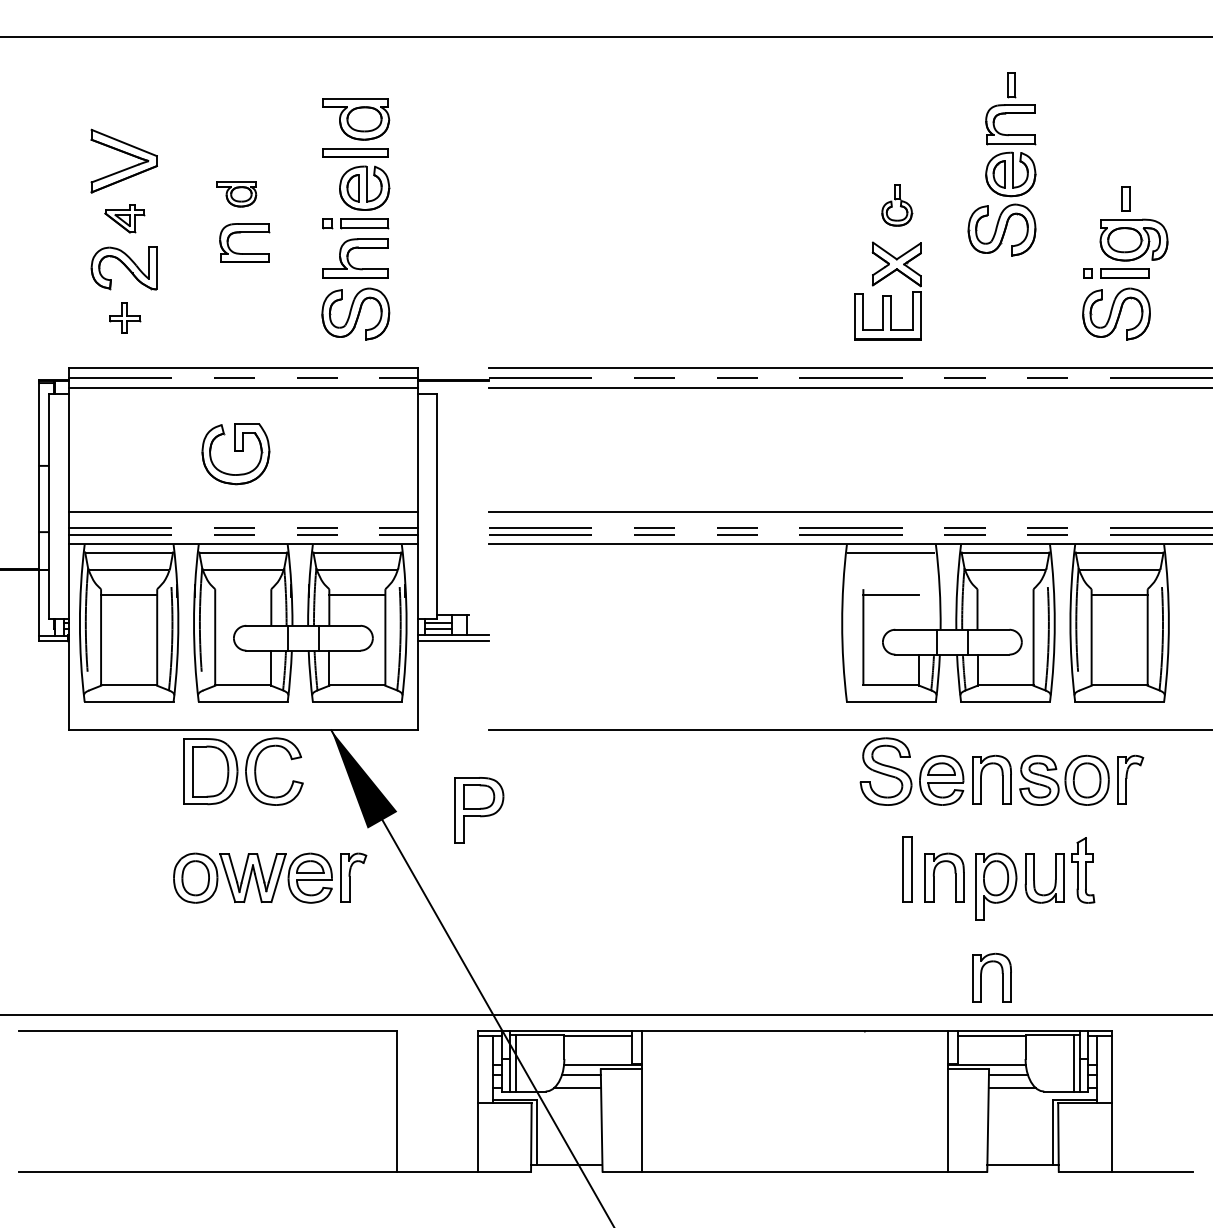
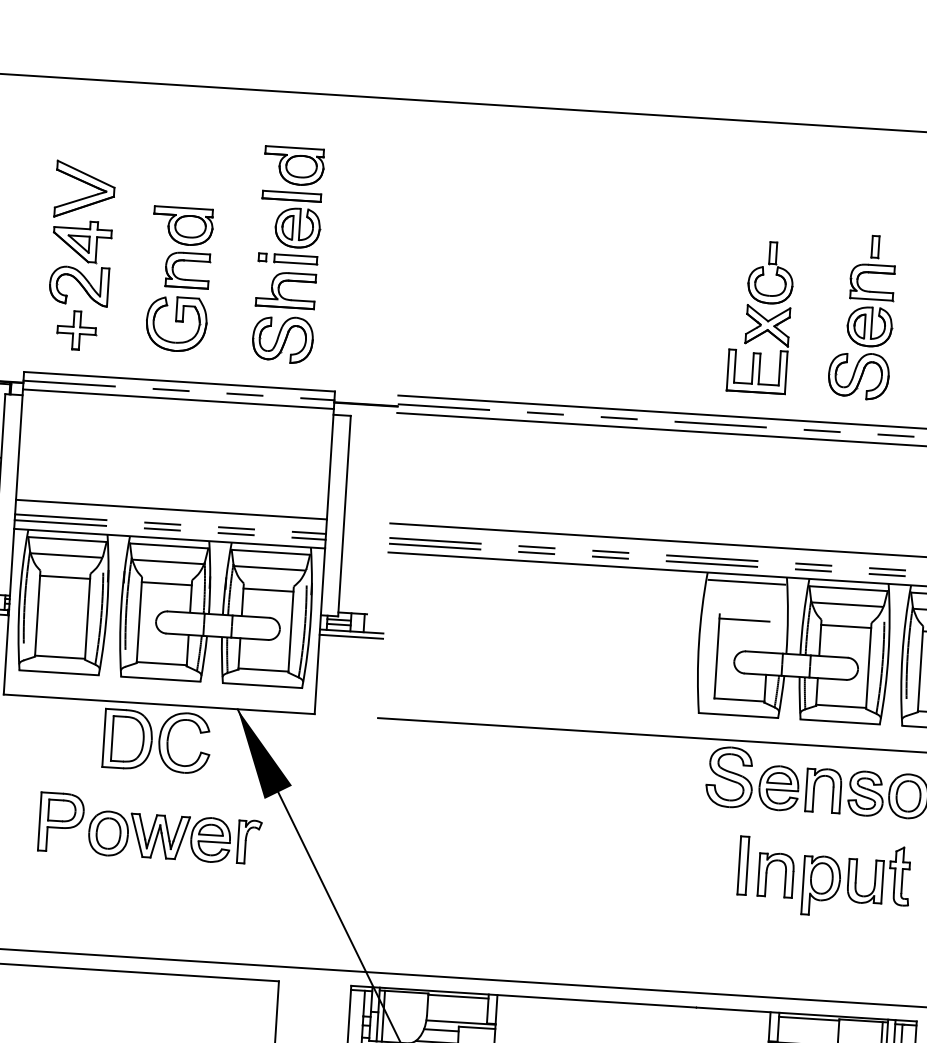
part: (1001, 164) -> (862, 317), moved
part: (236, 194) -> (183, 226), size x1.67
part: (897, 205) -> (771, 273), size x1.67
part: (124, 218) -> (82, 241), size x1.67
part: (124, 318) -> (76, 330), size x1.43
part: (235, 454) -> (176, 324), moved
line: (243, 594) -> (167, 583), added
line: (1005, 594) -> (846, 626), added
part: (479, 810) -> (61, 822), moved
part: (981, 977) -> (803, 966), removed

